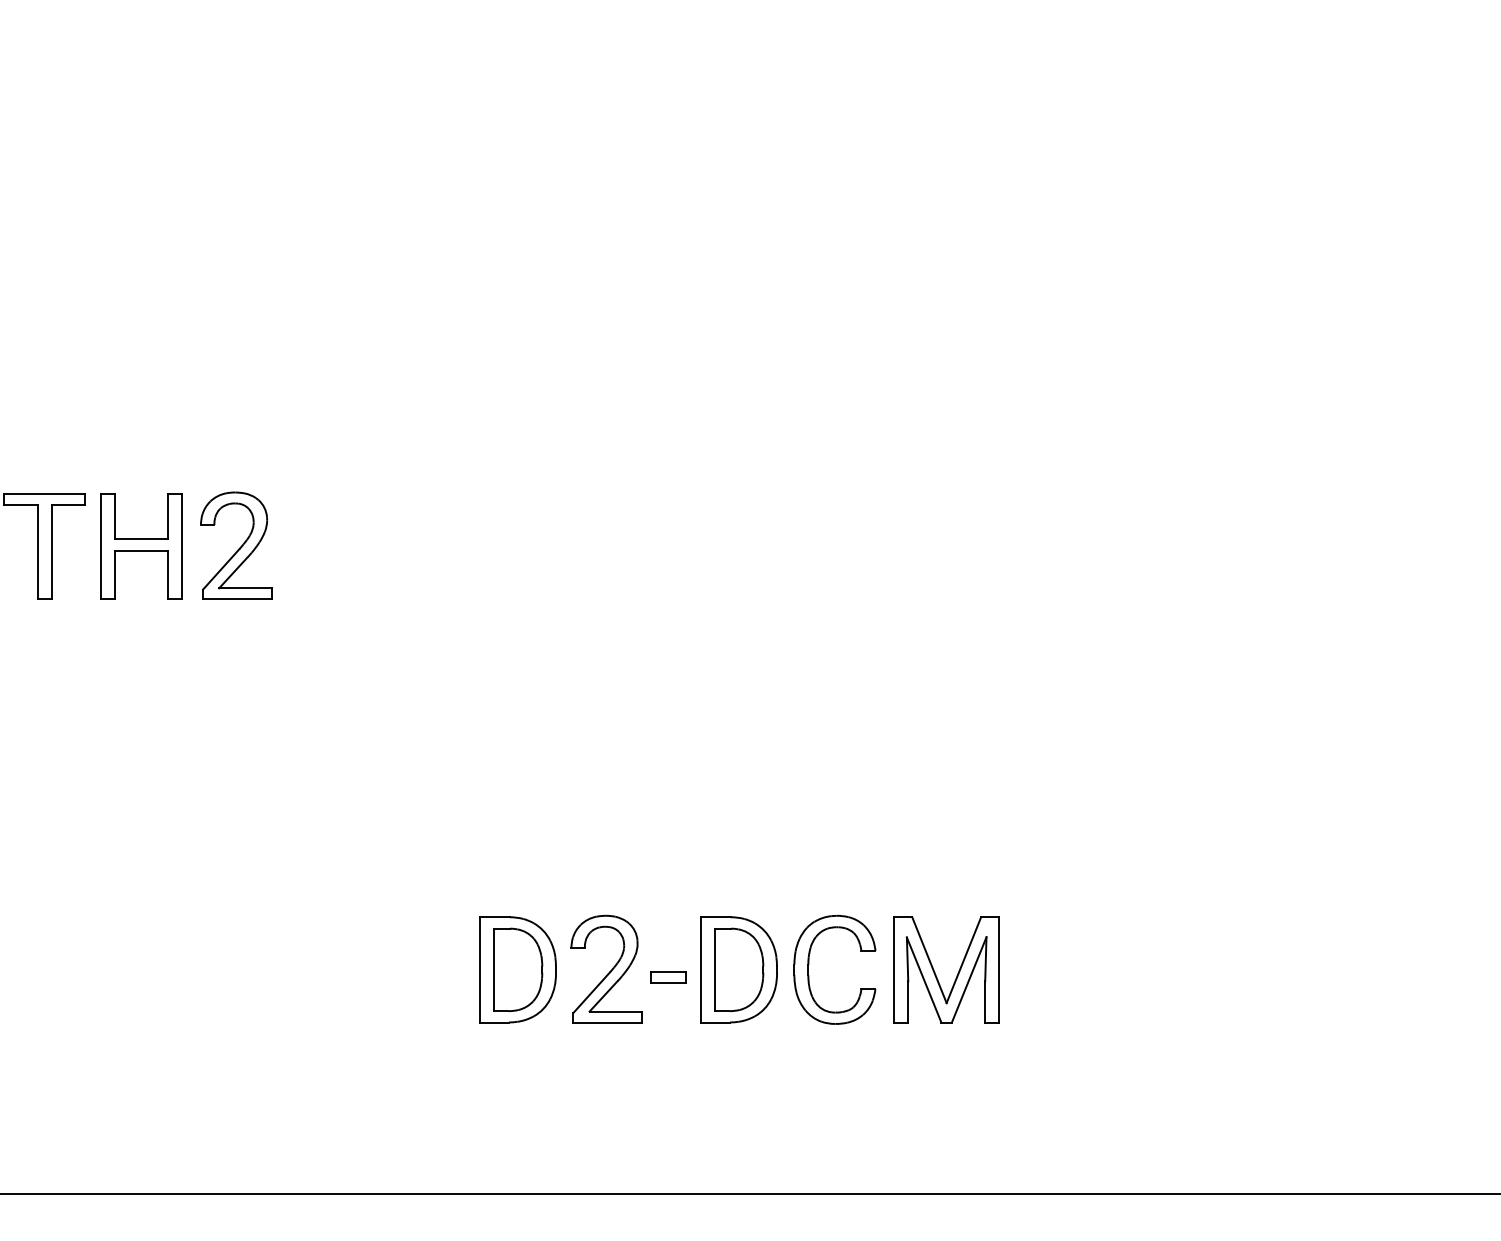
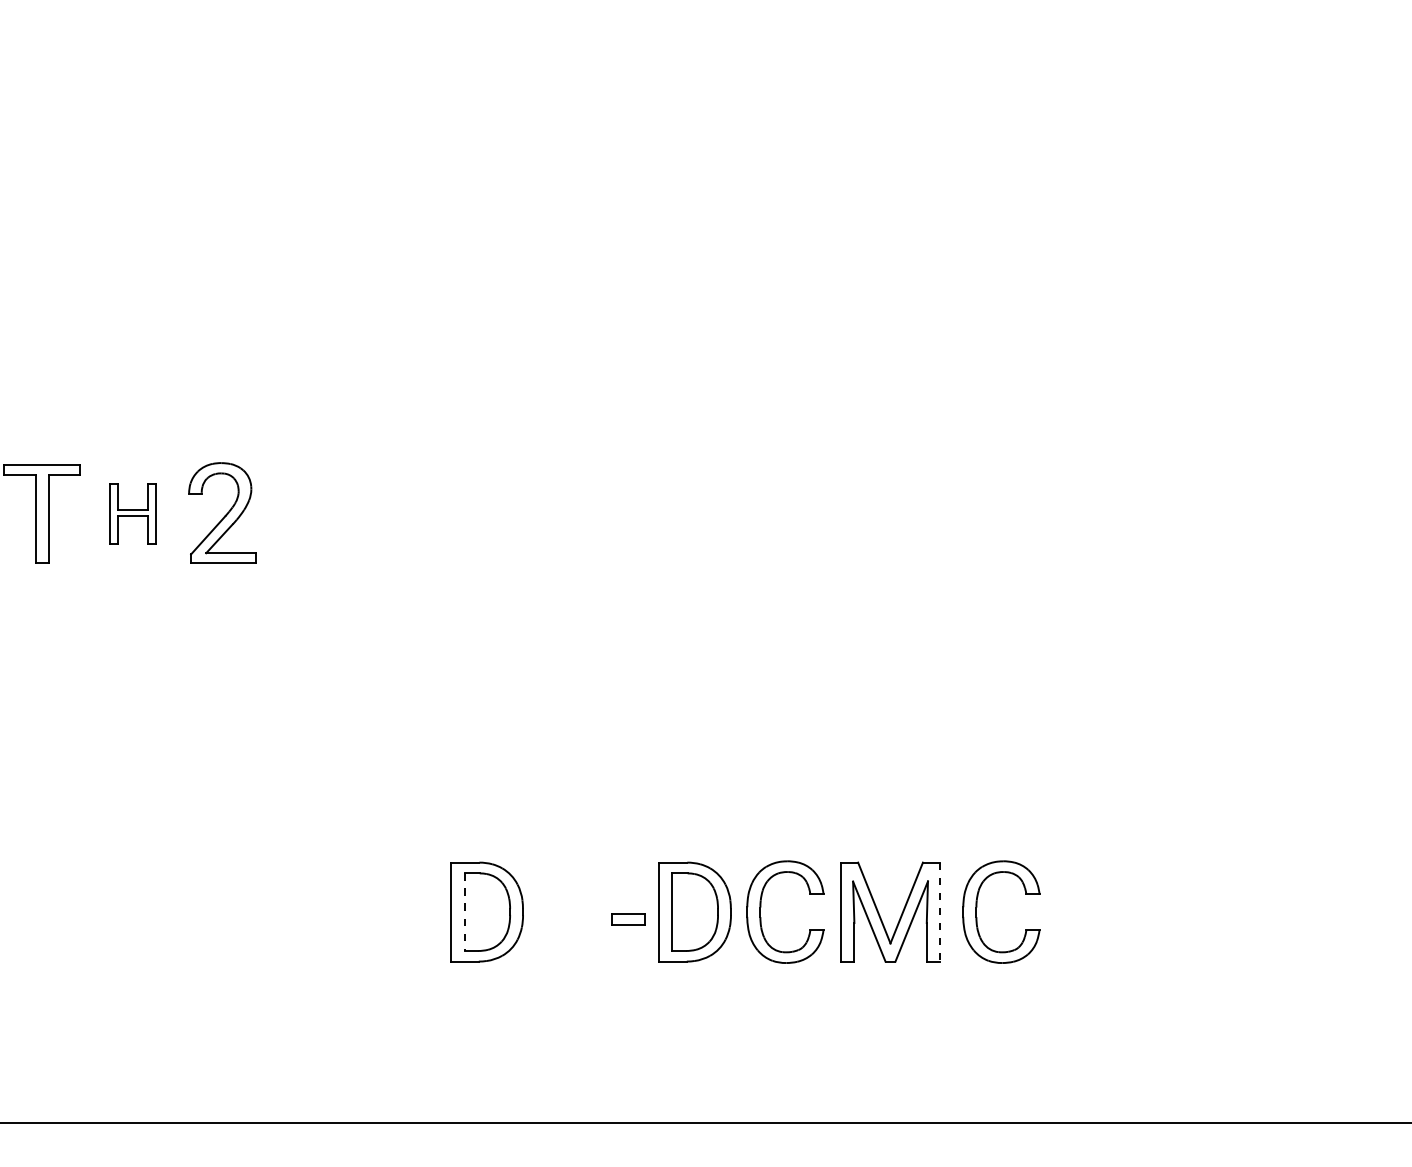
part: (140, 546) -> (132, 513), size x0.6
part: (1039, 964) -> (977, 907), added
part: (606, 969) -> (570, 911), removed
line: (493, 970) -> (464, 912), solid -> dashed
line: (998, 970) -> (939, 912), solid -> dashed

